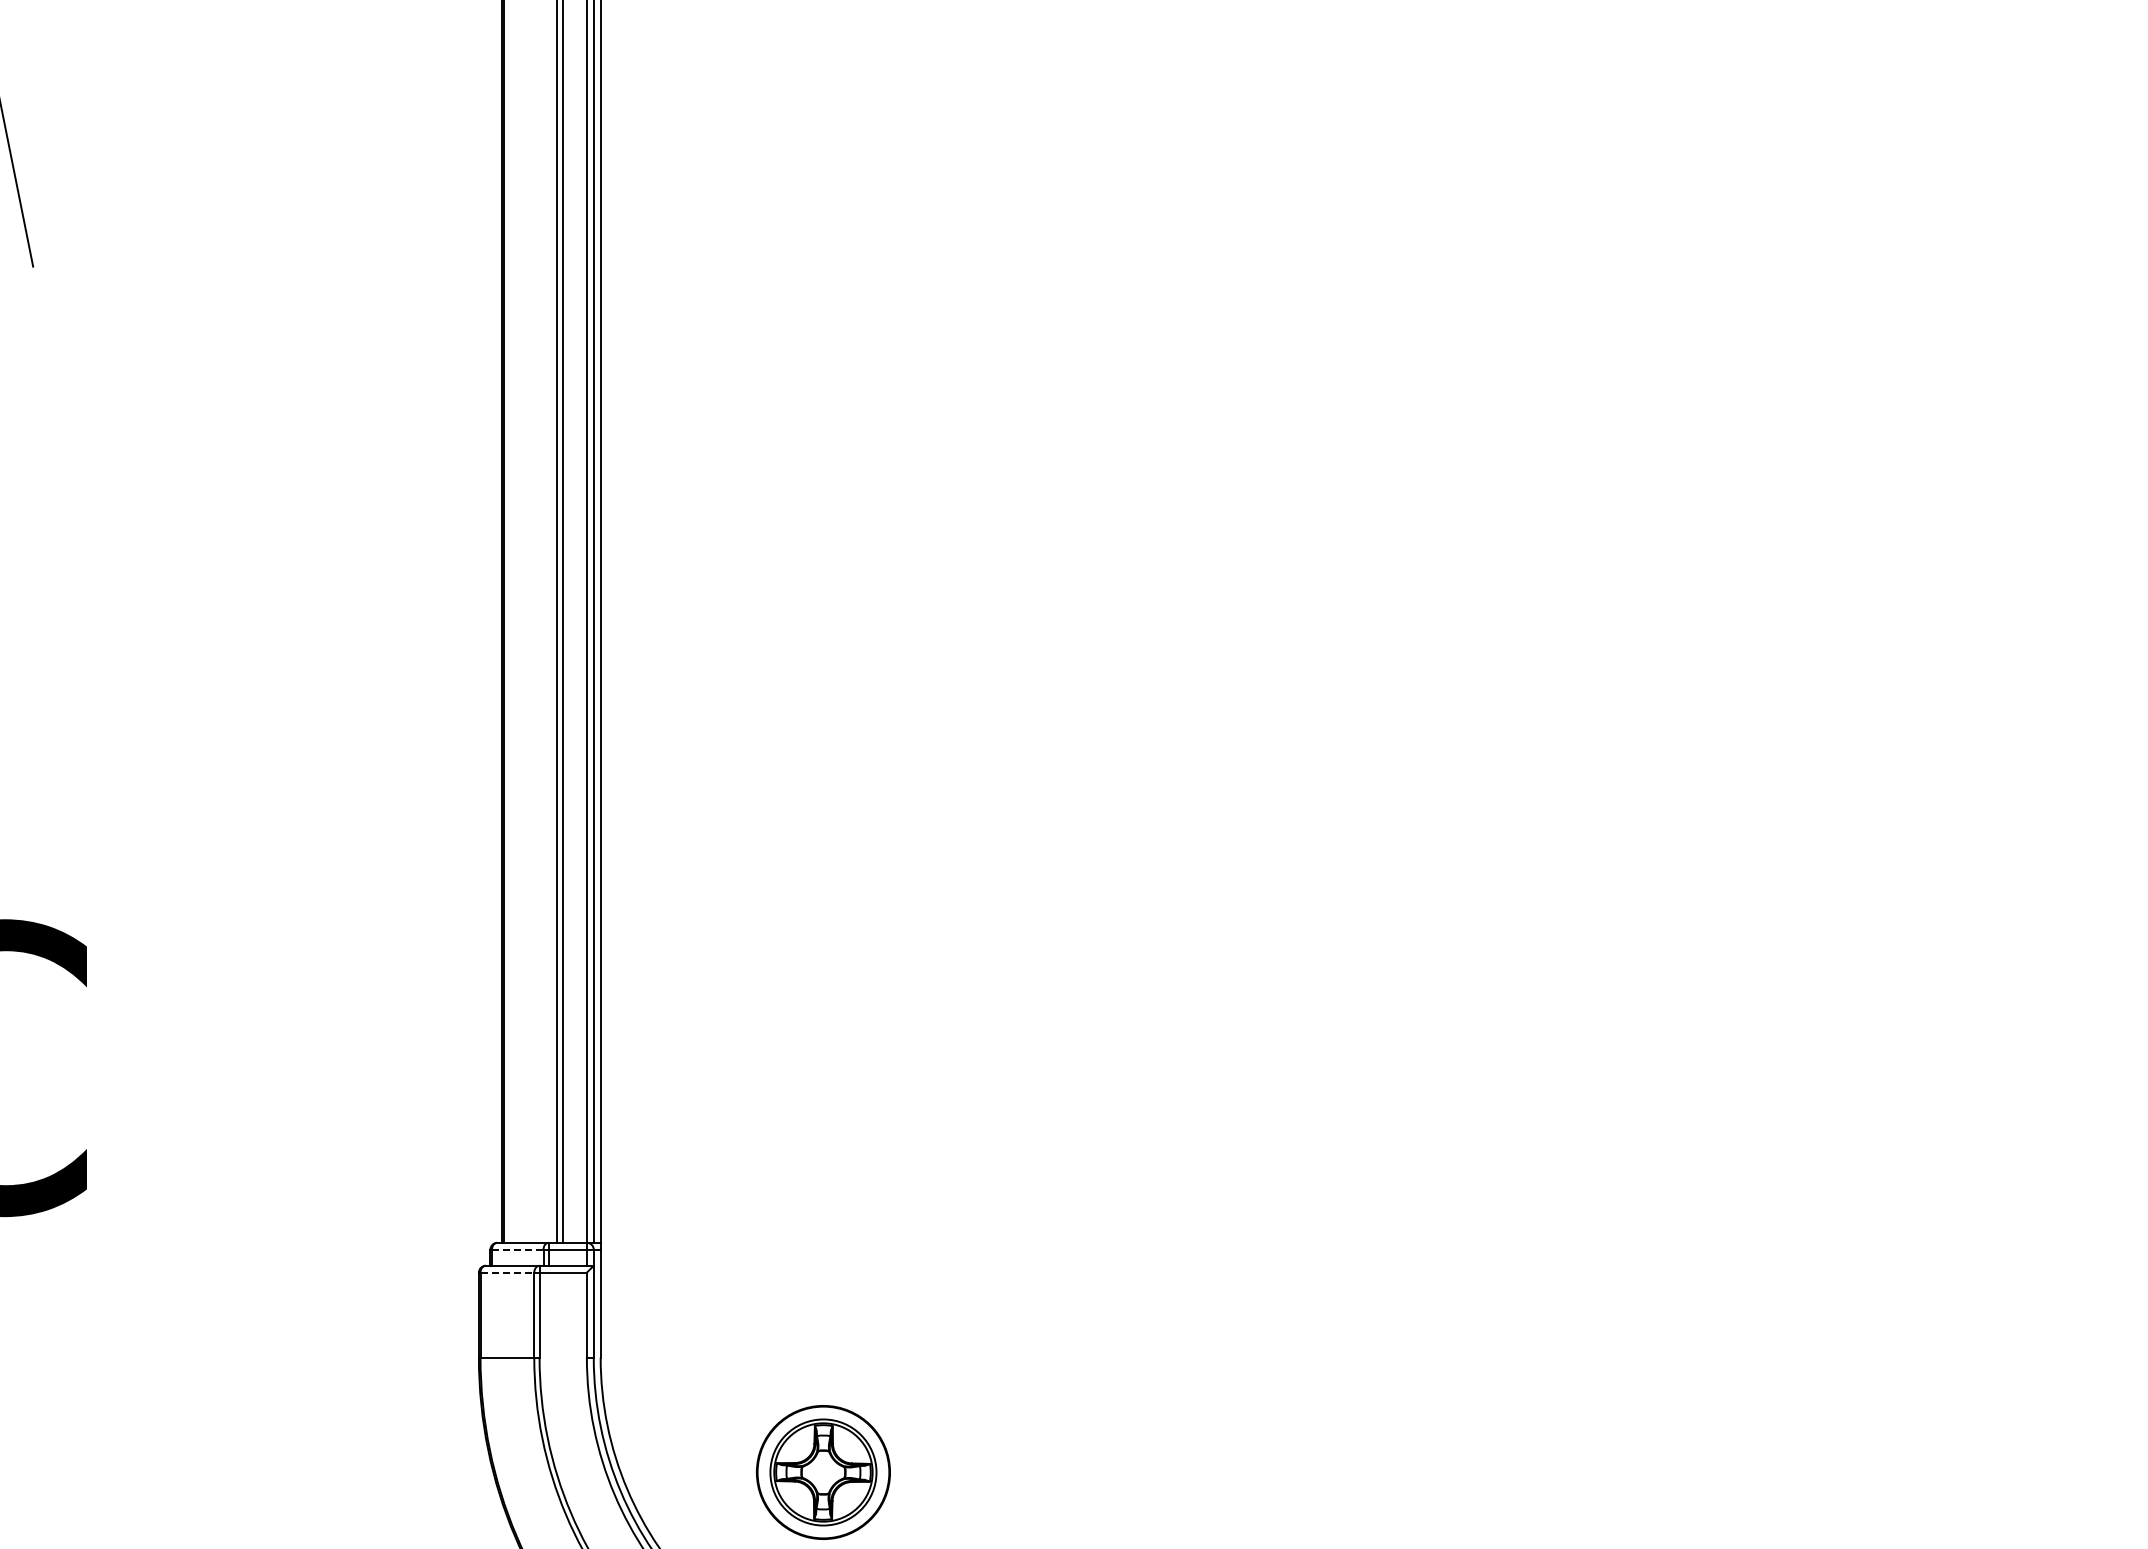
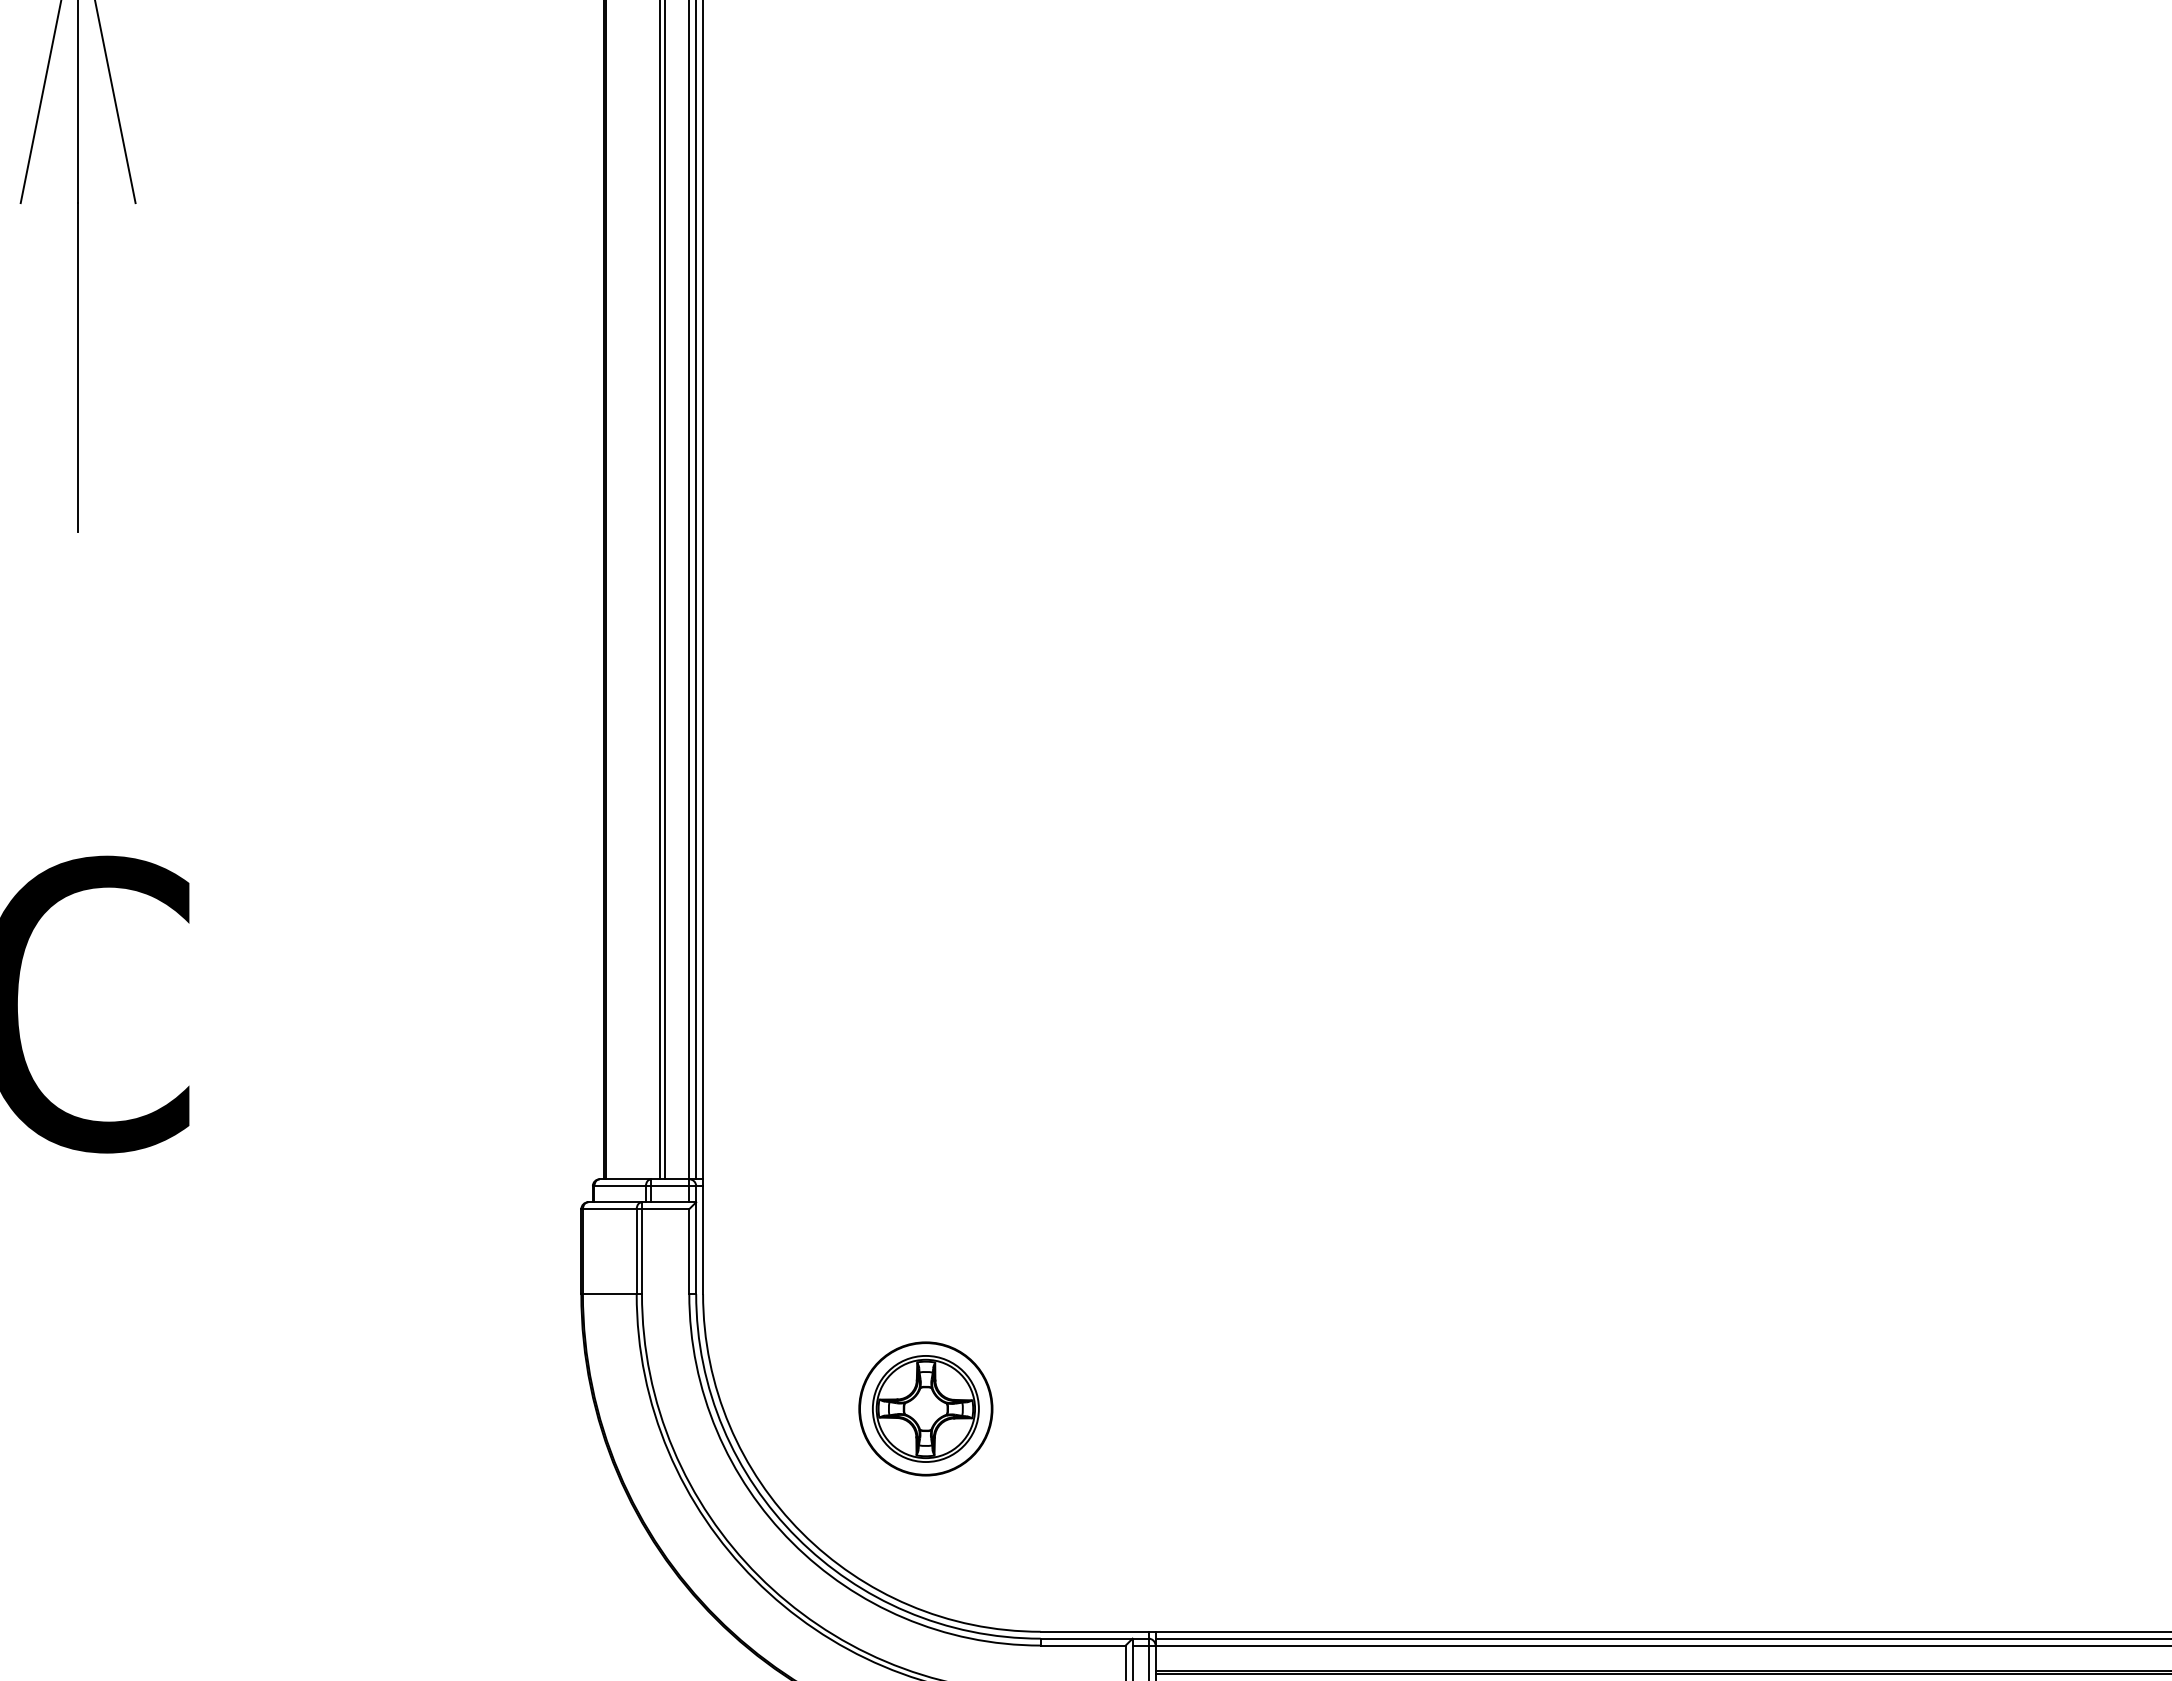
line: (518, 1250) -> (620, 1186), dashed -> solid
line: (507, 1273) -> (609, 1209), dashed -> solid

